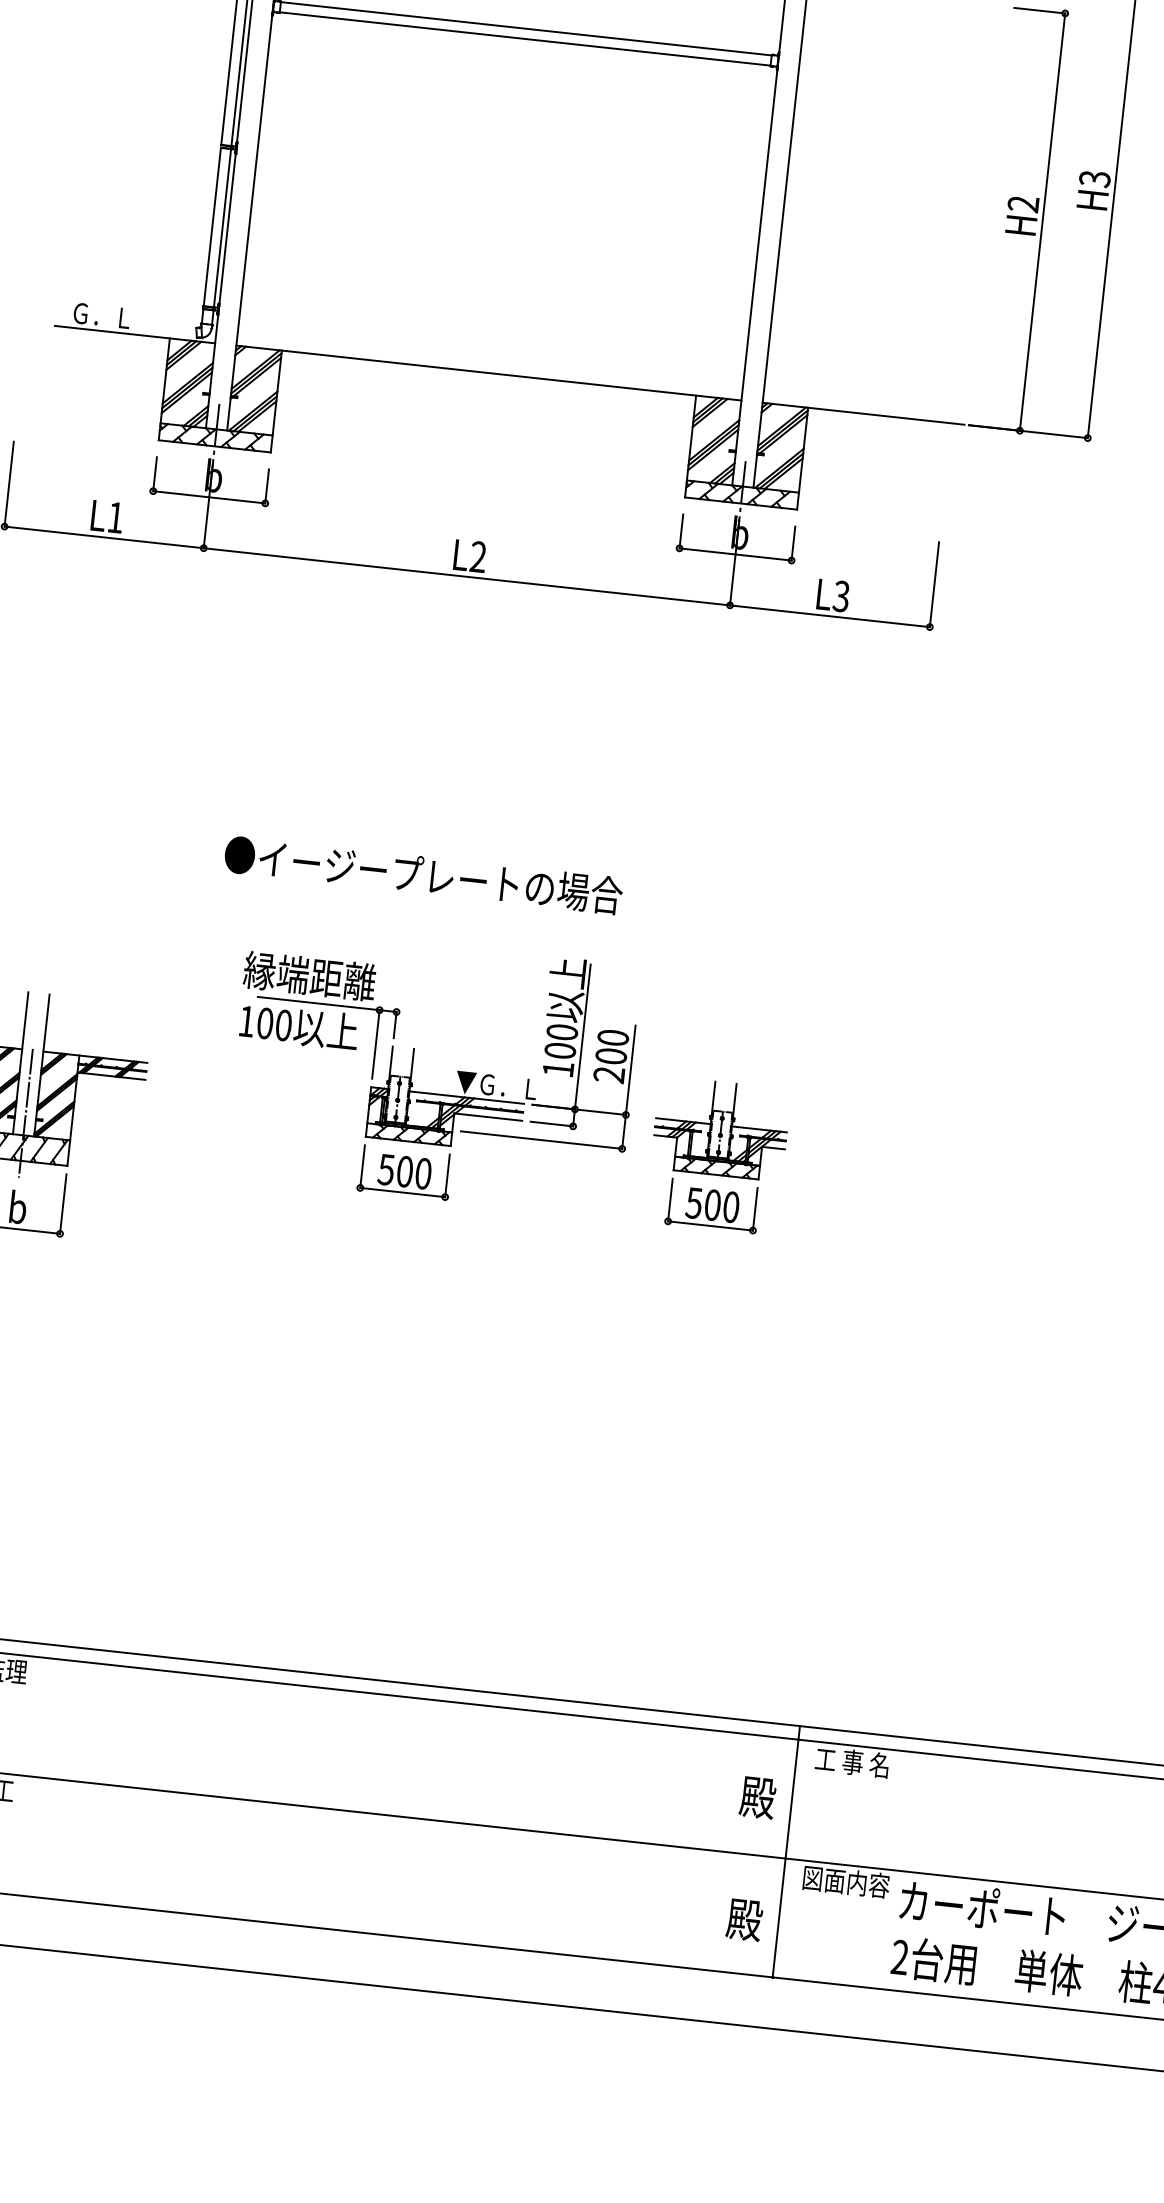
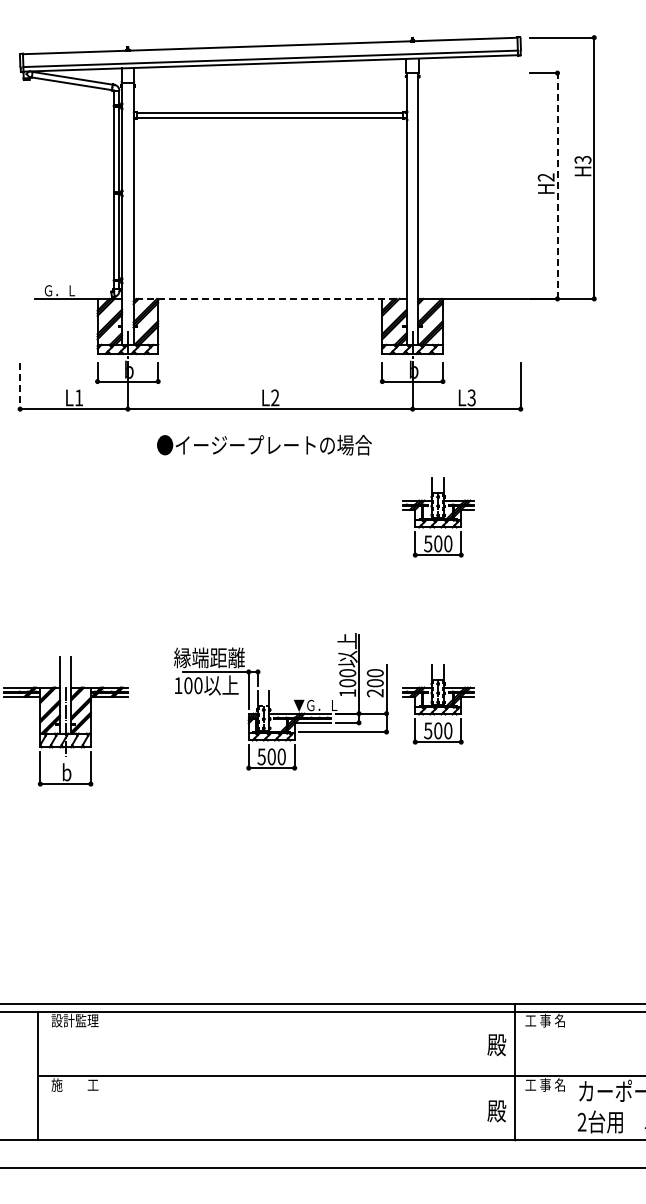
line: (1042, 222) -> (557, 186), solid -> dashed
line: (489, 372) -> (270, 298), solid -> dashed
line: (9, 484) -> (20, 386), solid -> dashed
part: (756, 810) -> (438, 517), added
text: (423, 875) -> (264, 445), moved
part: (411, 1068) -> (269, 701), moved
text: (845, 1880) -> (548, 1084), 図面内容 -> 工 事 名

